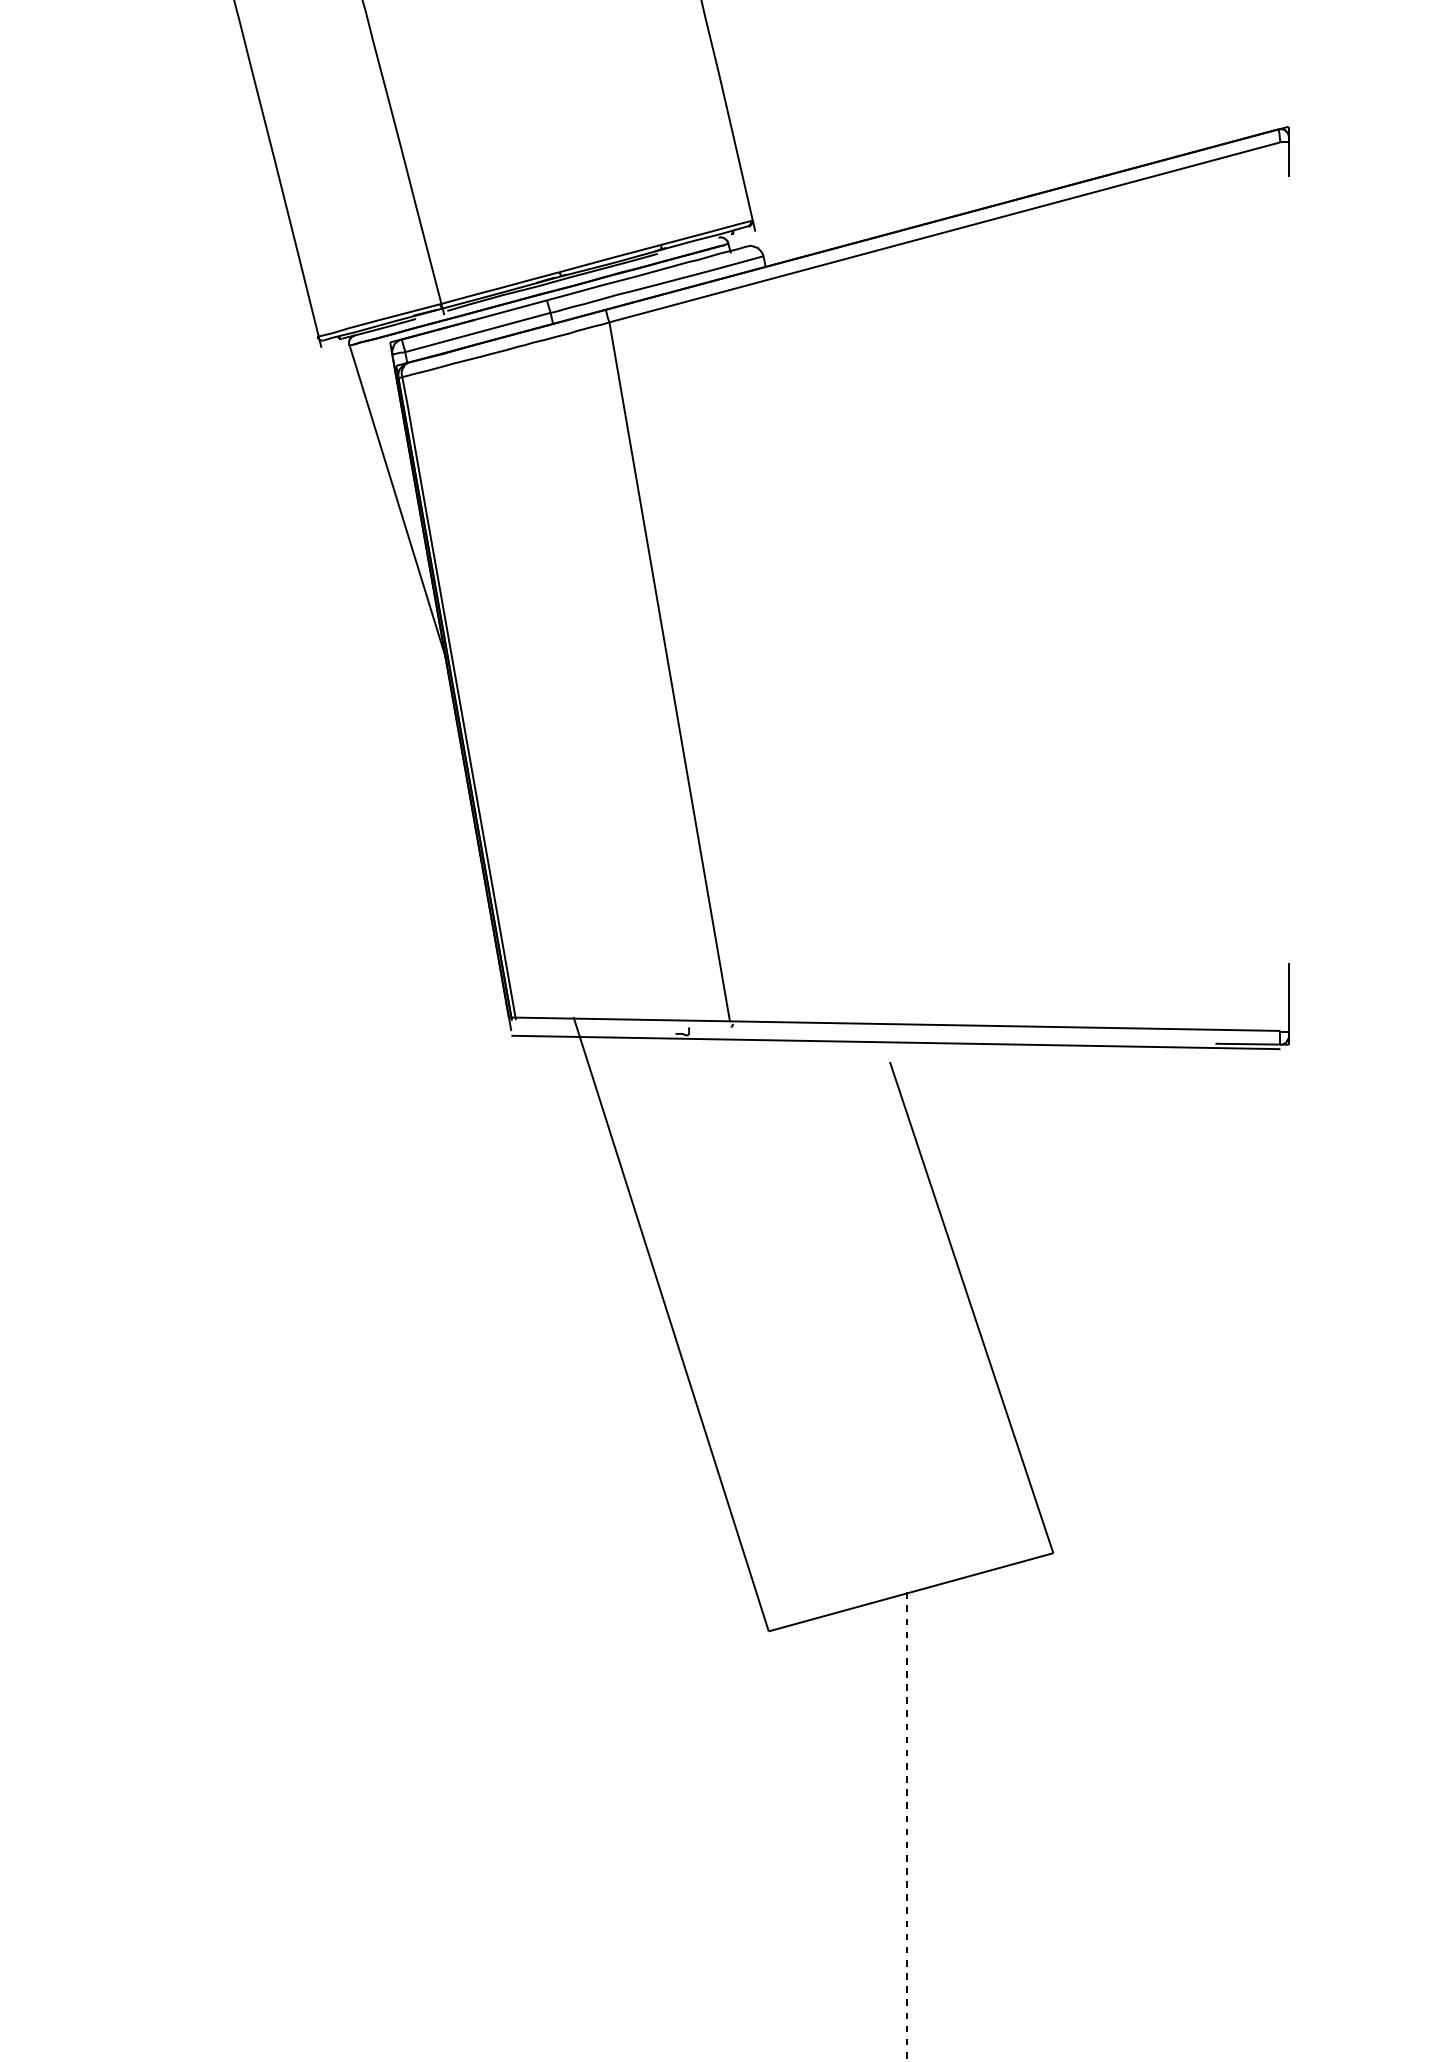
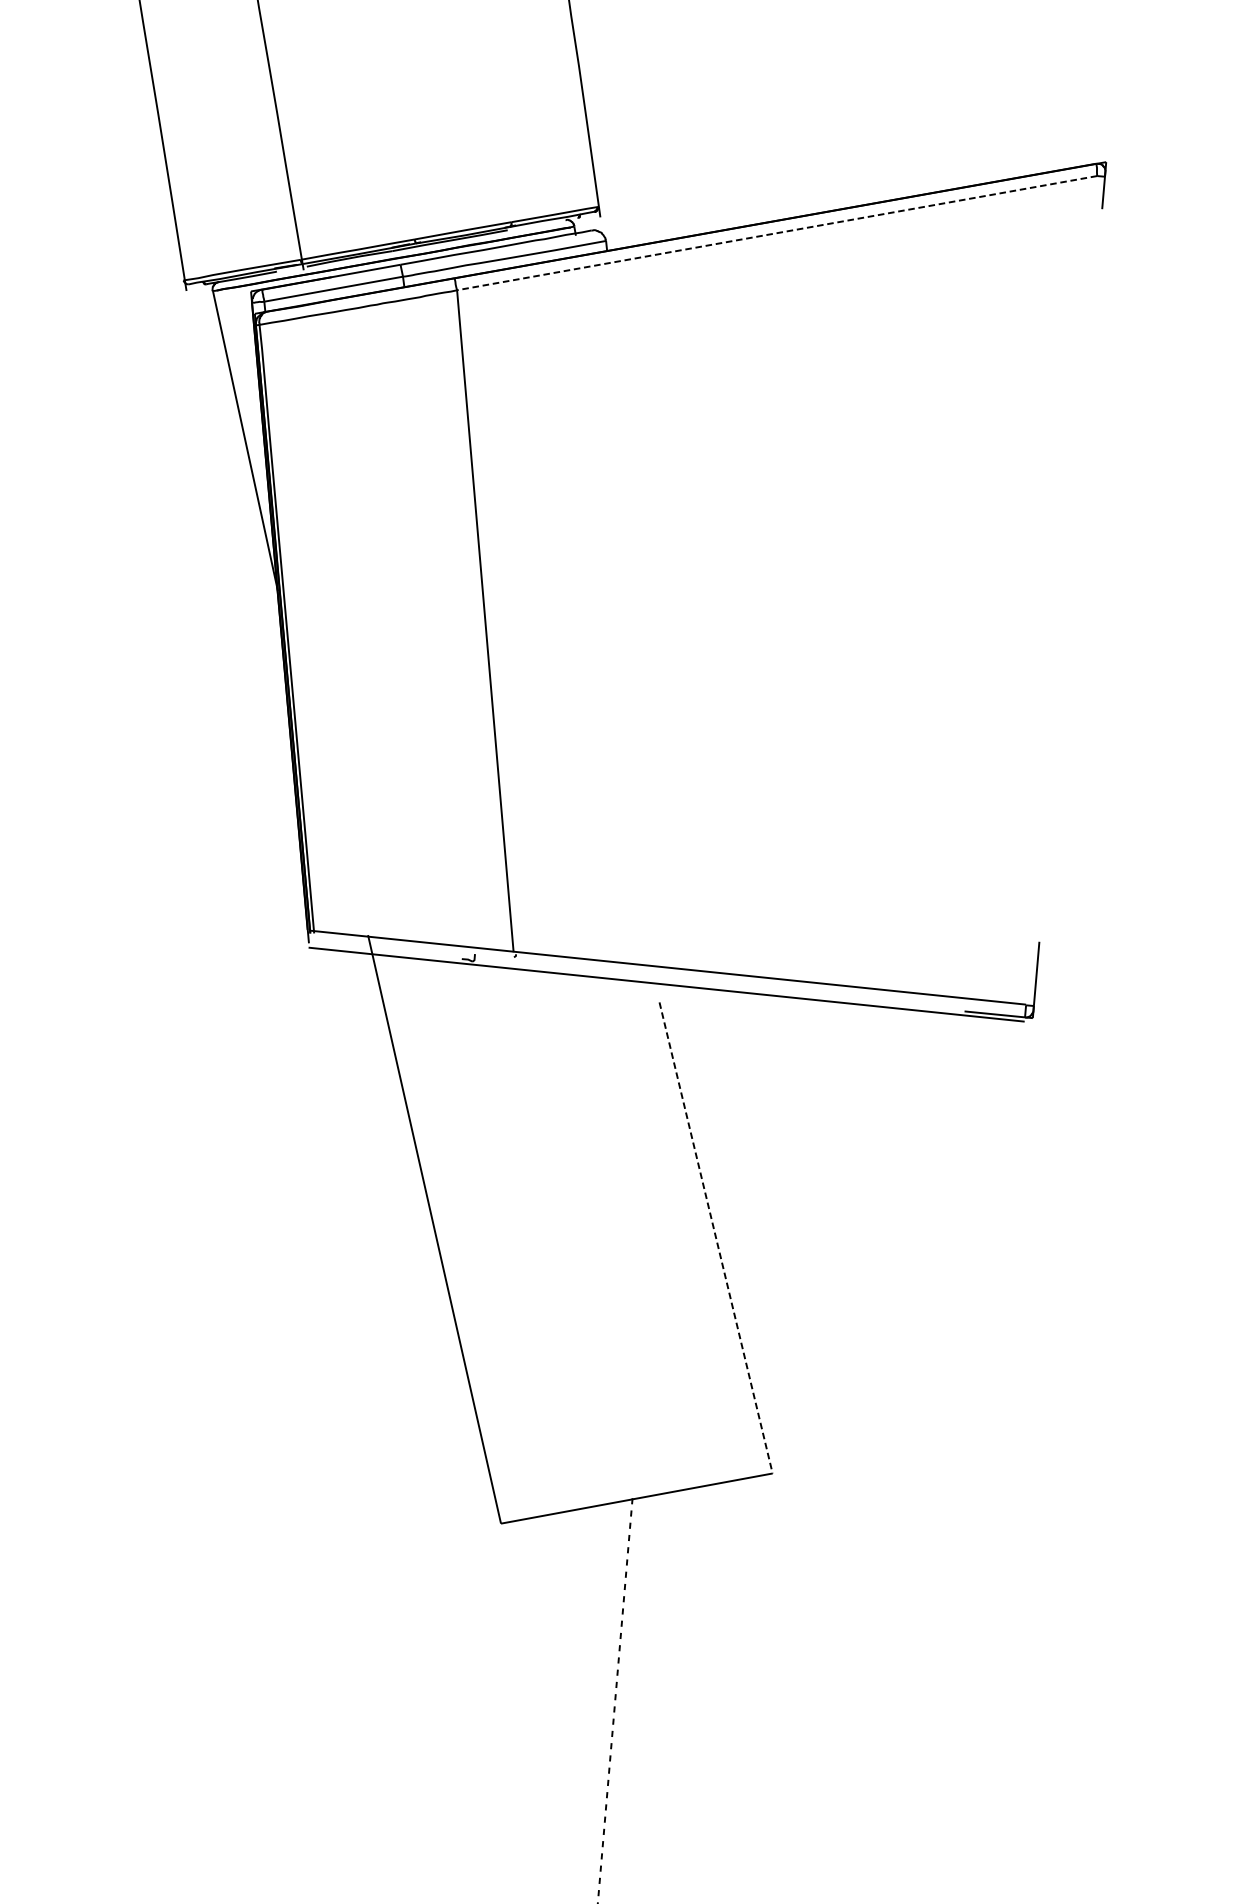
line: (944, 232) -> (776, 233), solid -> dashed
line: (971, 1307) -> (715, 1237), solid -> dashed

